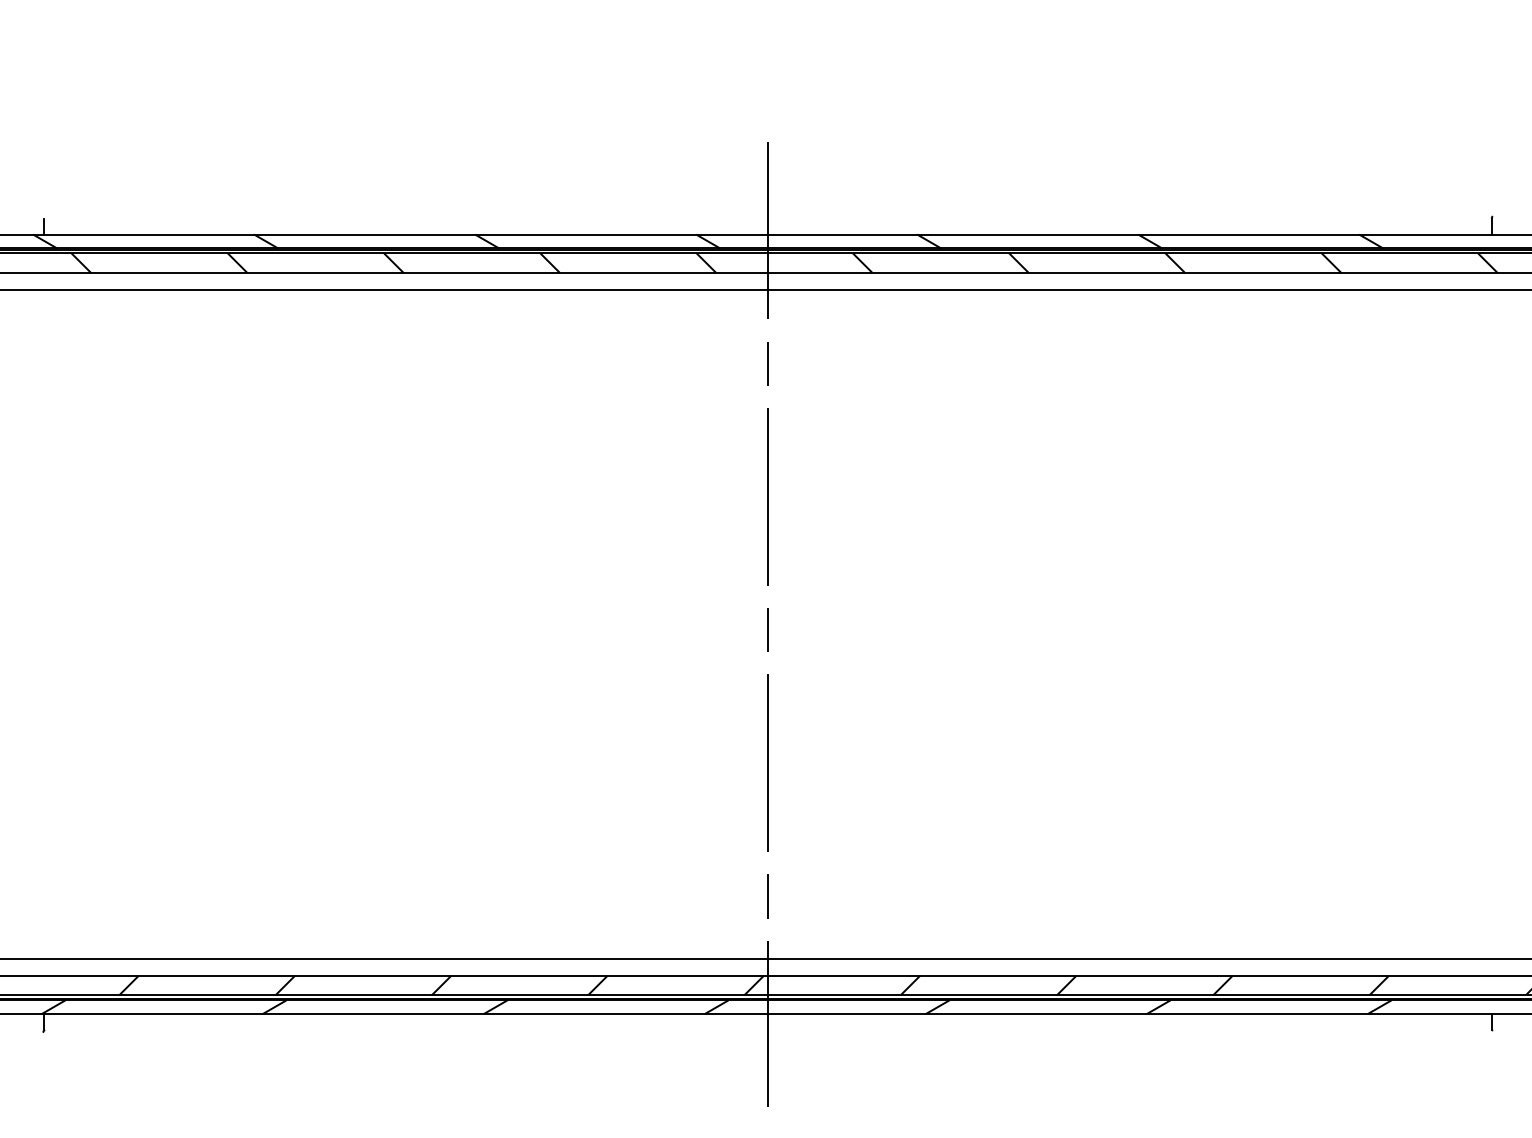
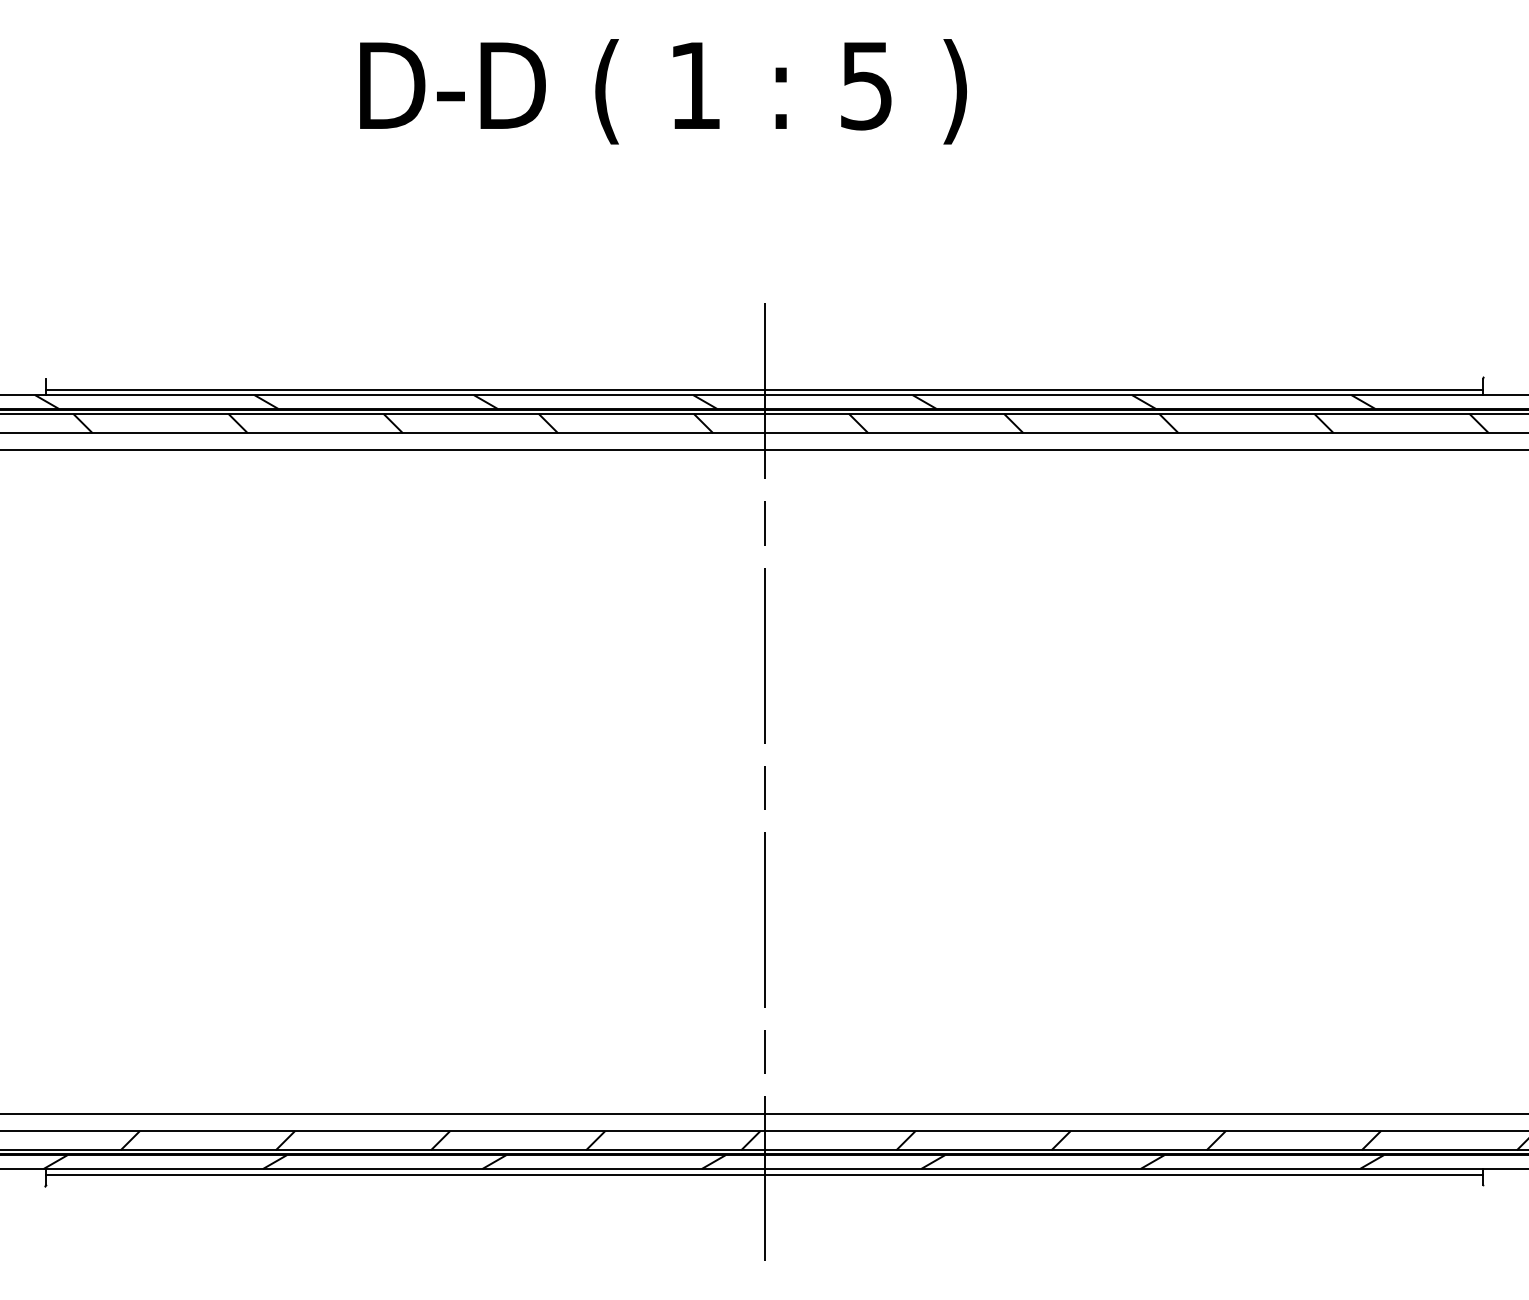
line: (767, 228) -> (764, 389), added
line: (767, 1019) -> (764, 1174), added

